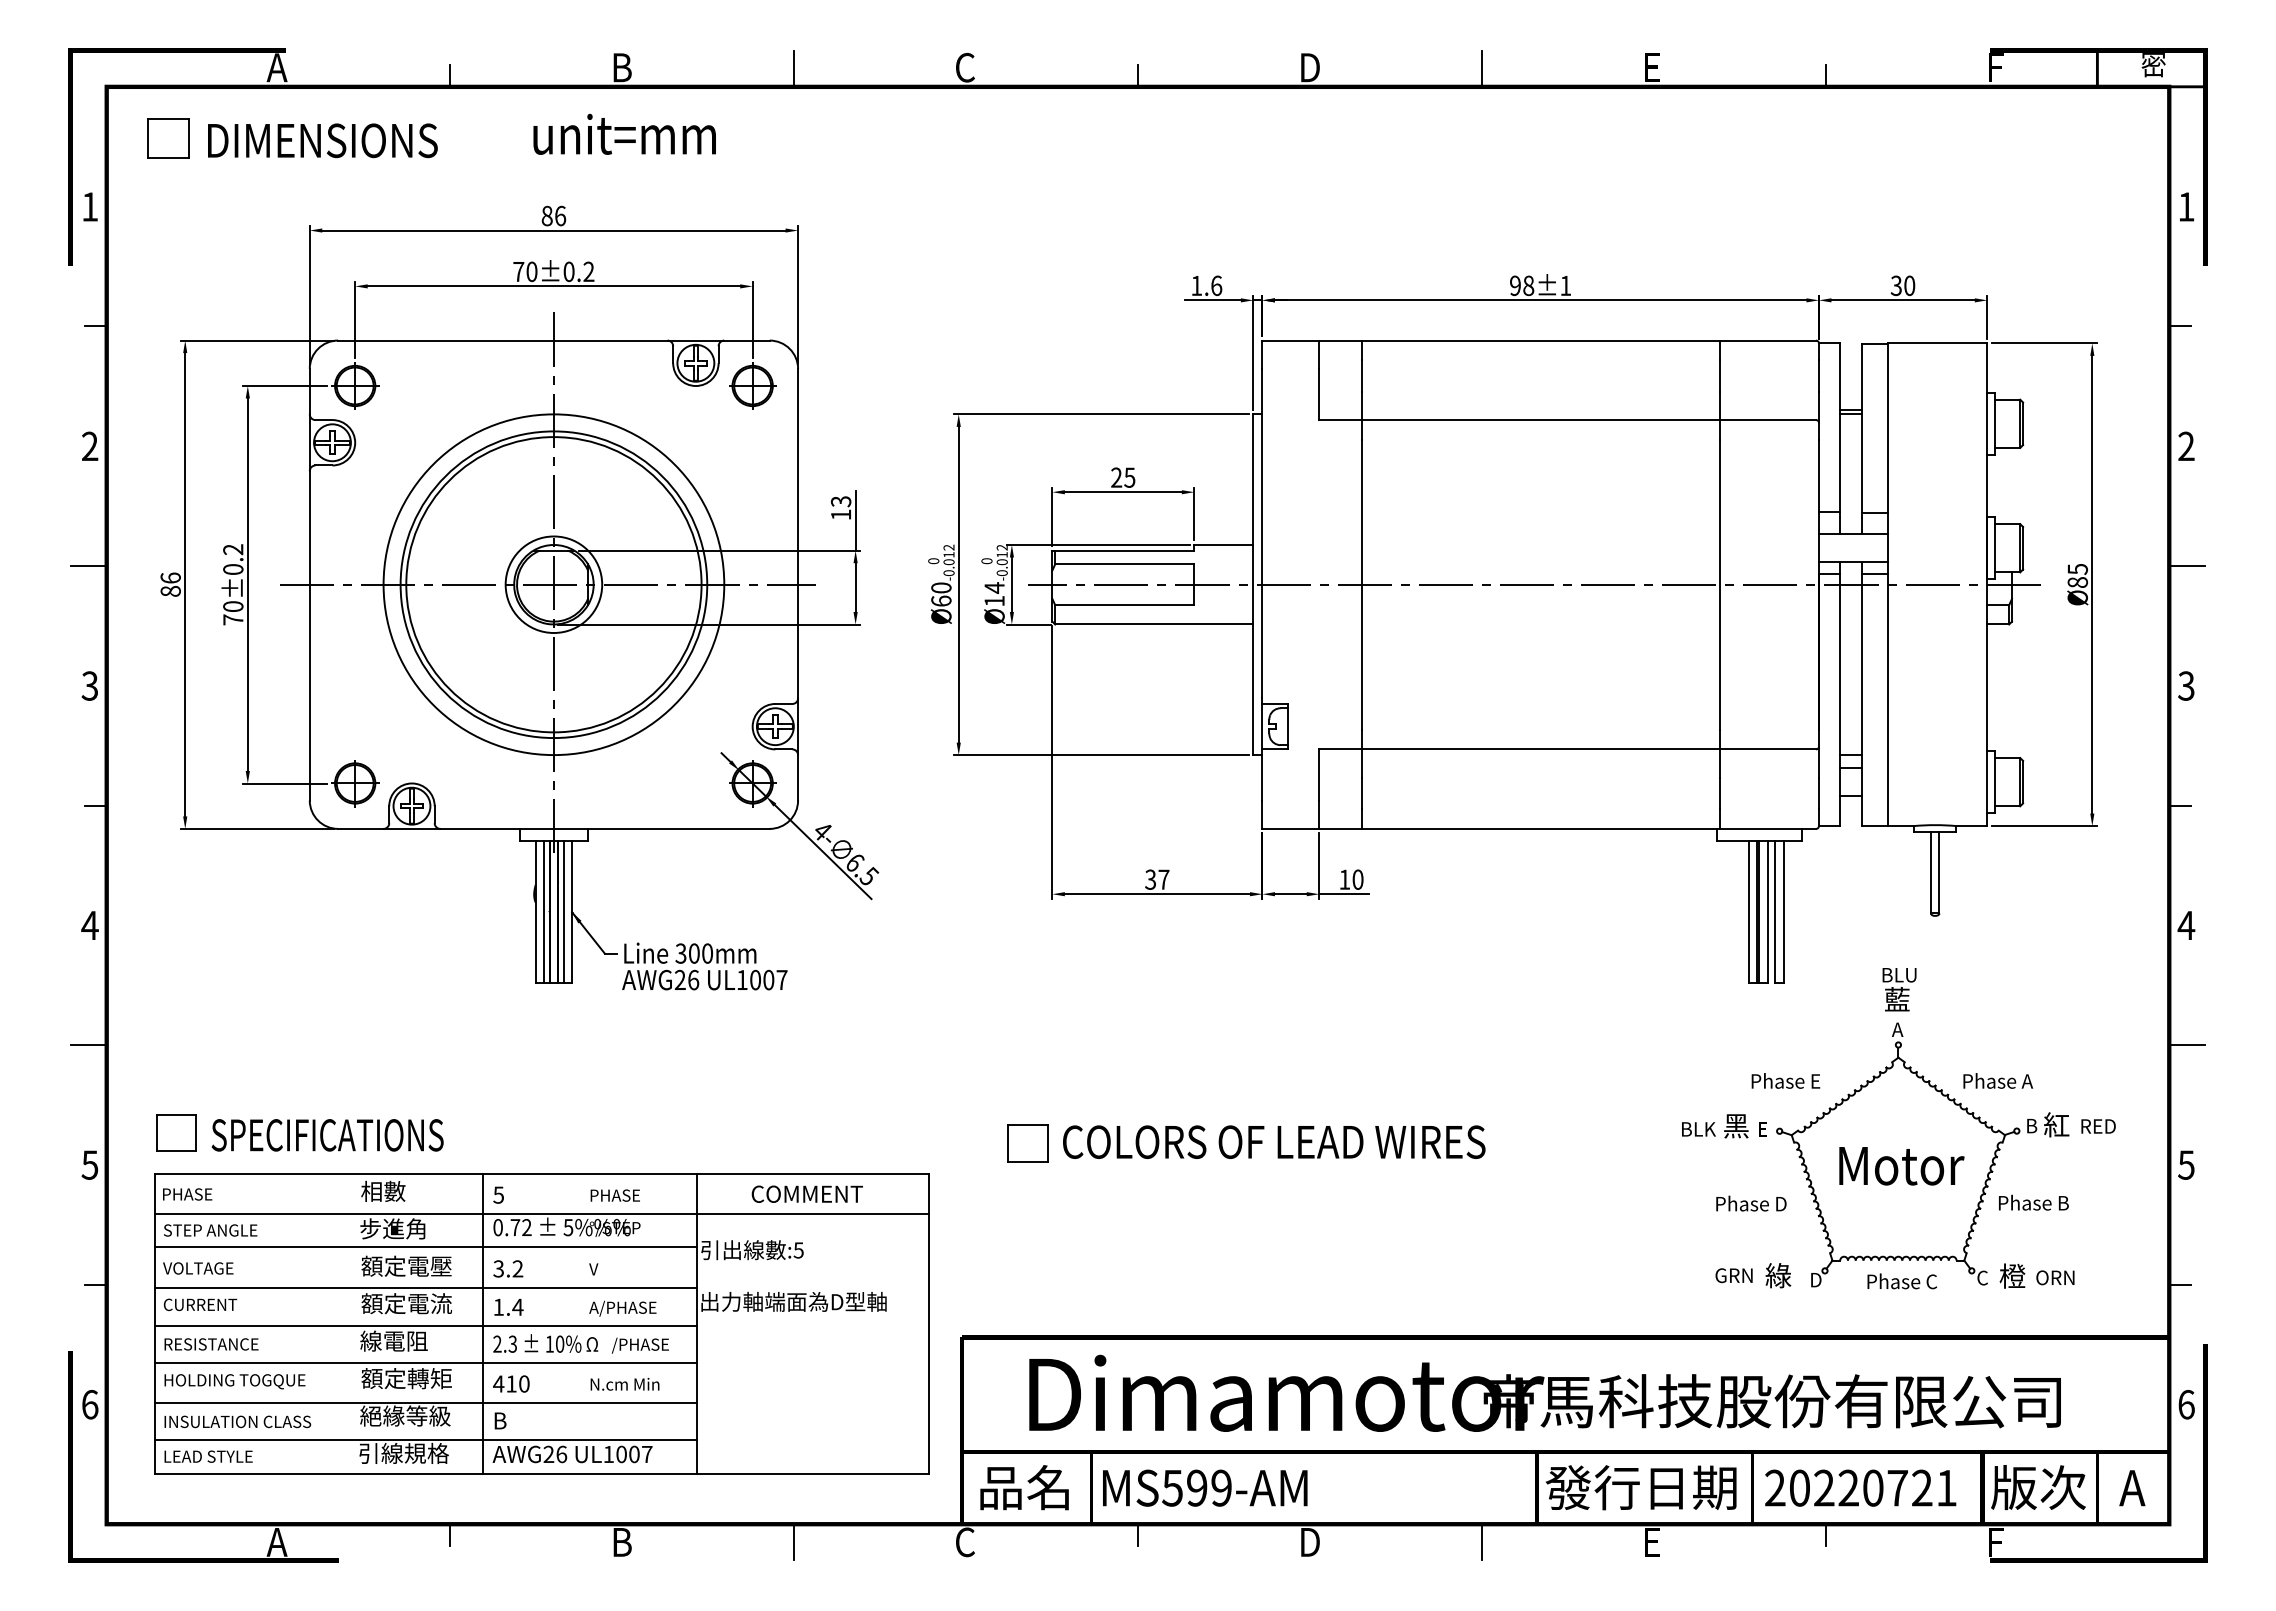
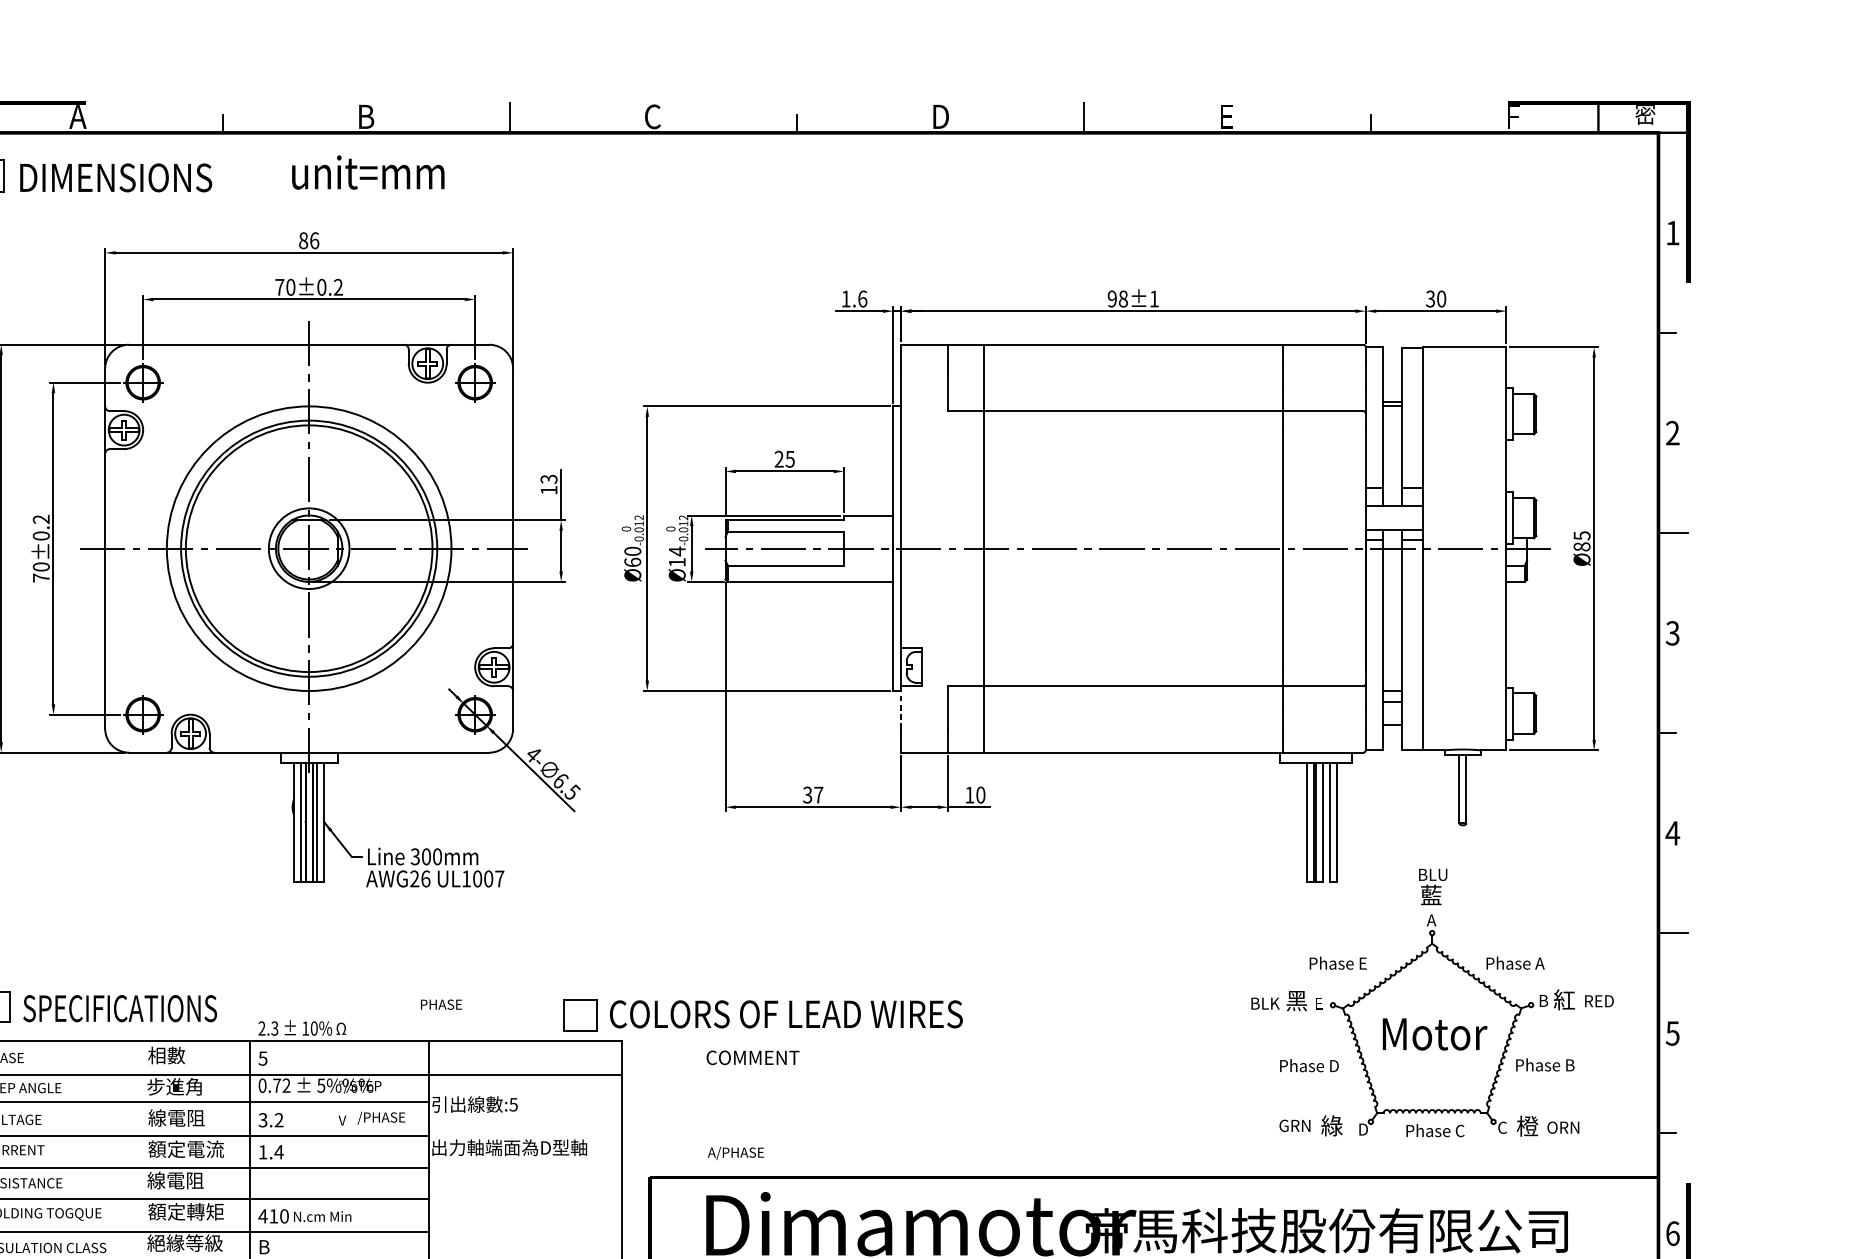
line: (1262, 777) -> (901, 709), solid -> dashed
part: (1246, 1143) -> (763, 1015), moved
text: (806, 1193) -> (752, 1057), moved
text: (614, 1195) -> (440, 1004), moved
text: (406, 1265) -> (186, 1117), 額定電壓 -> 線電阻
text: (622, 1308) -> (735, 1153), moved
text: (545, 1343) -> (302, 1027), moved
text: (639, 1345) -> (380, 1118), moved
text: (624, 1383) -> (322, 1215), moved

